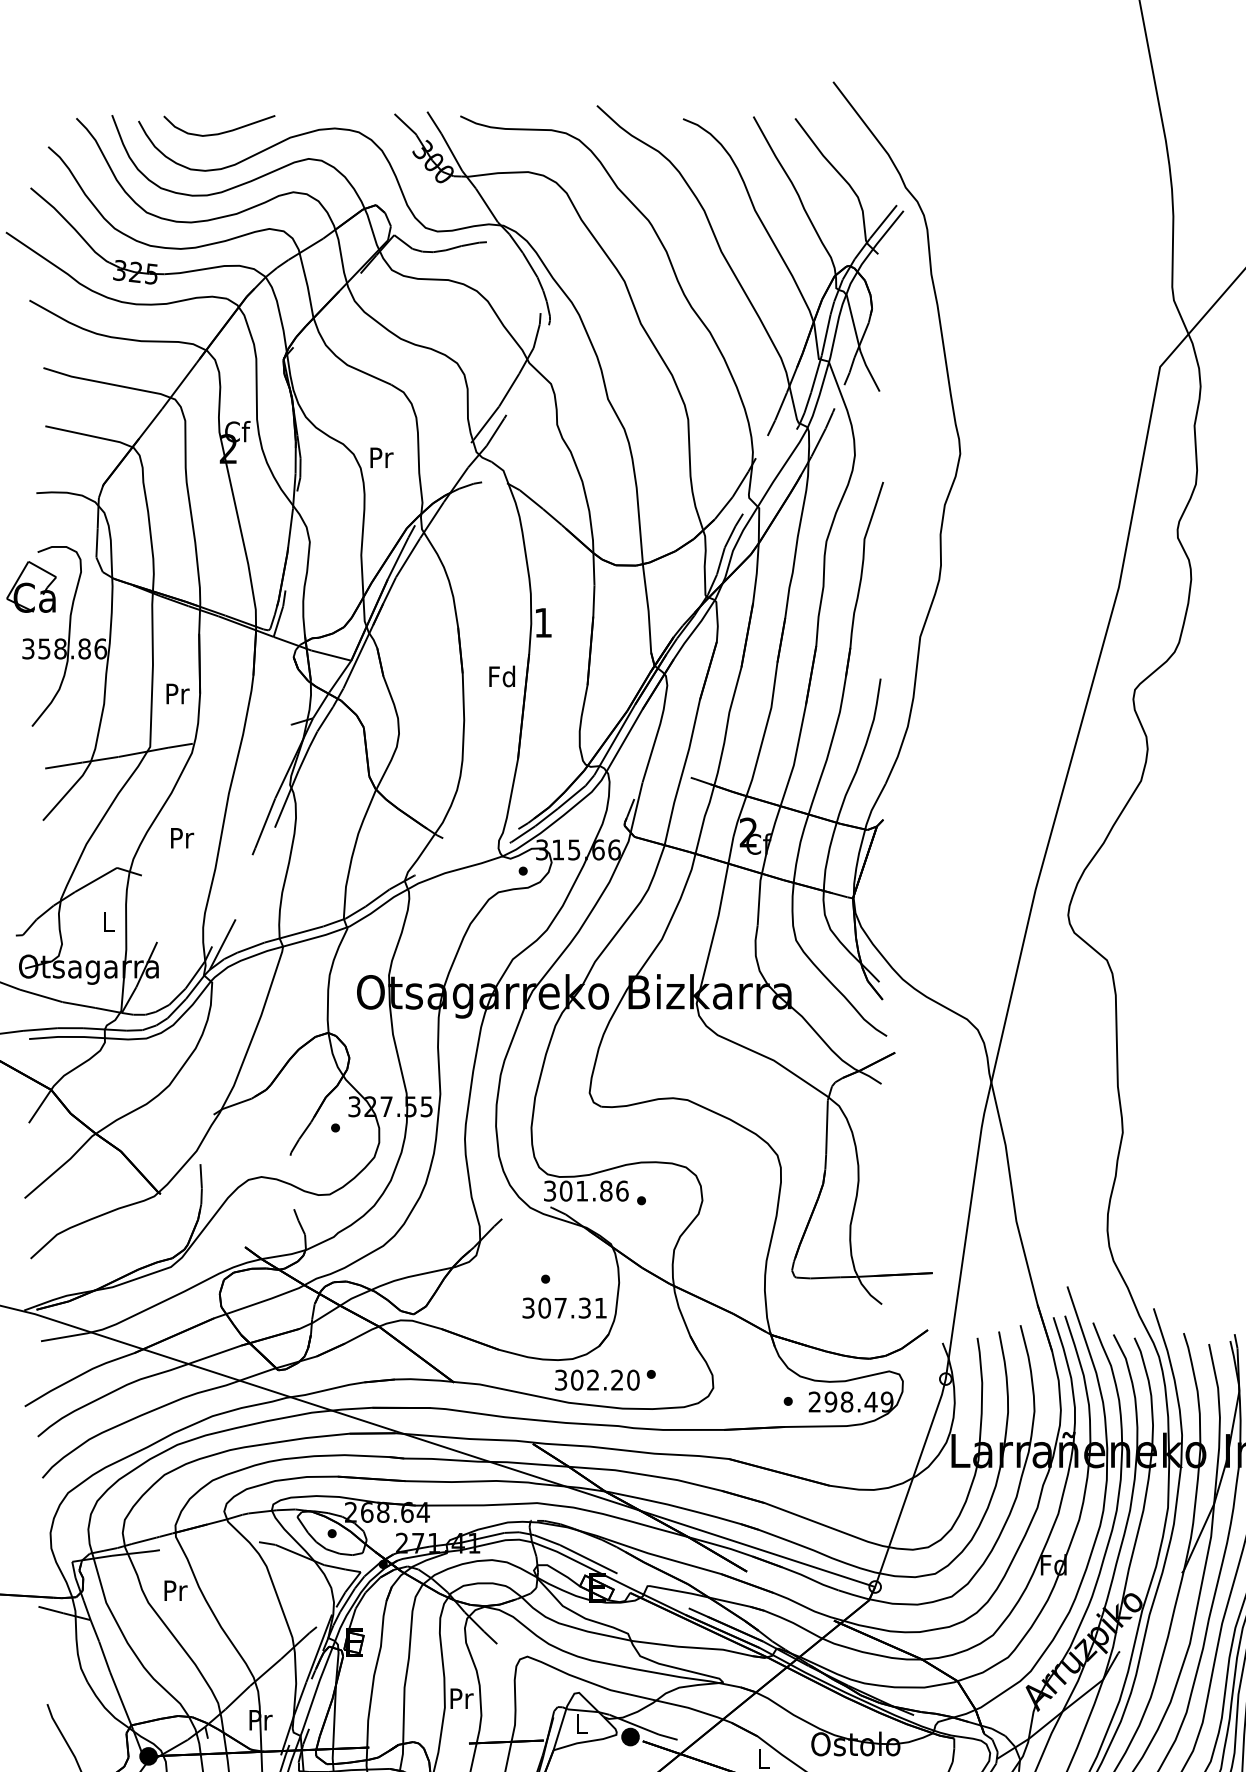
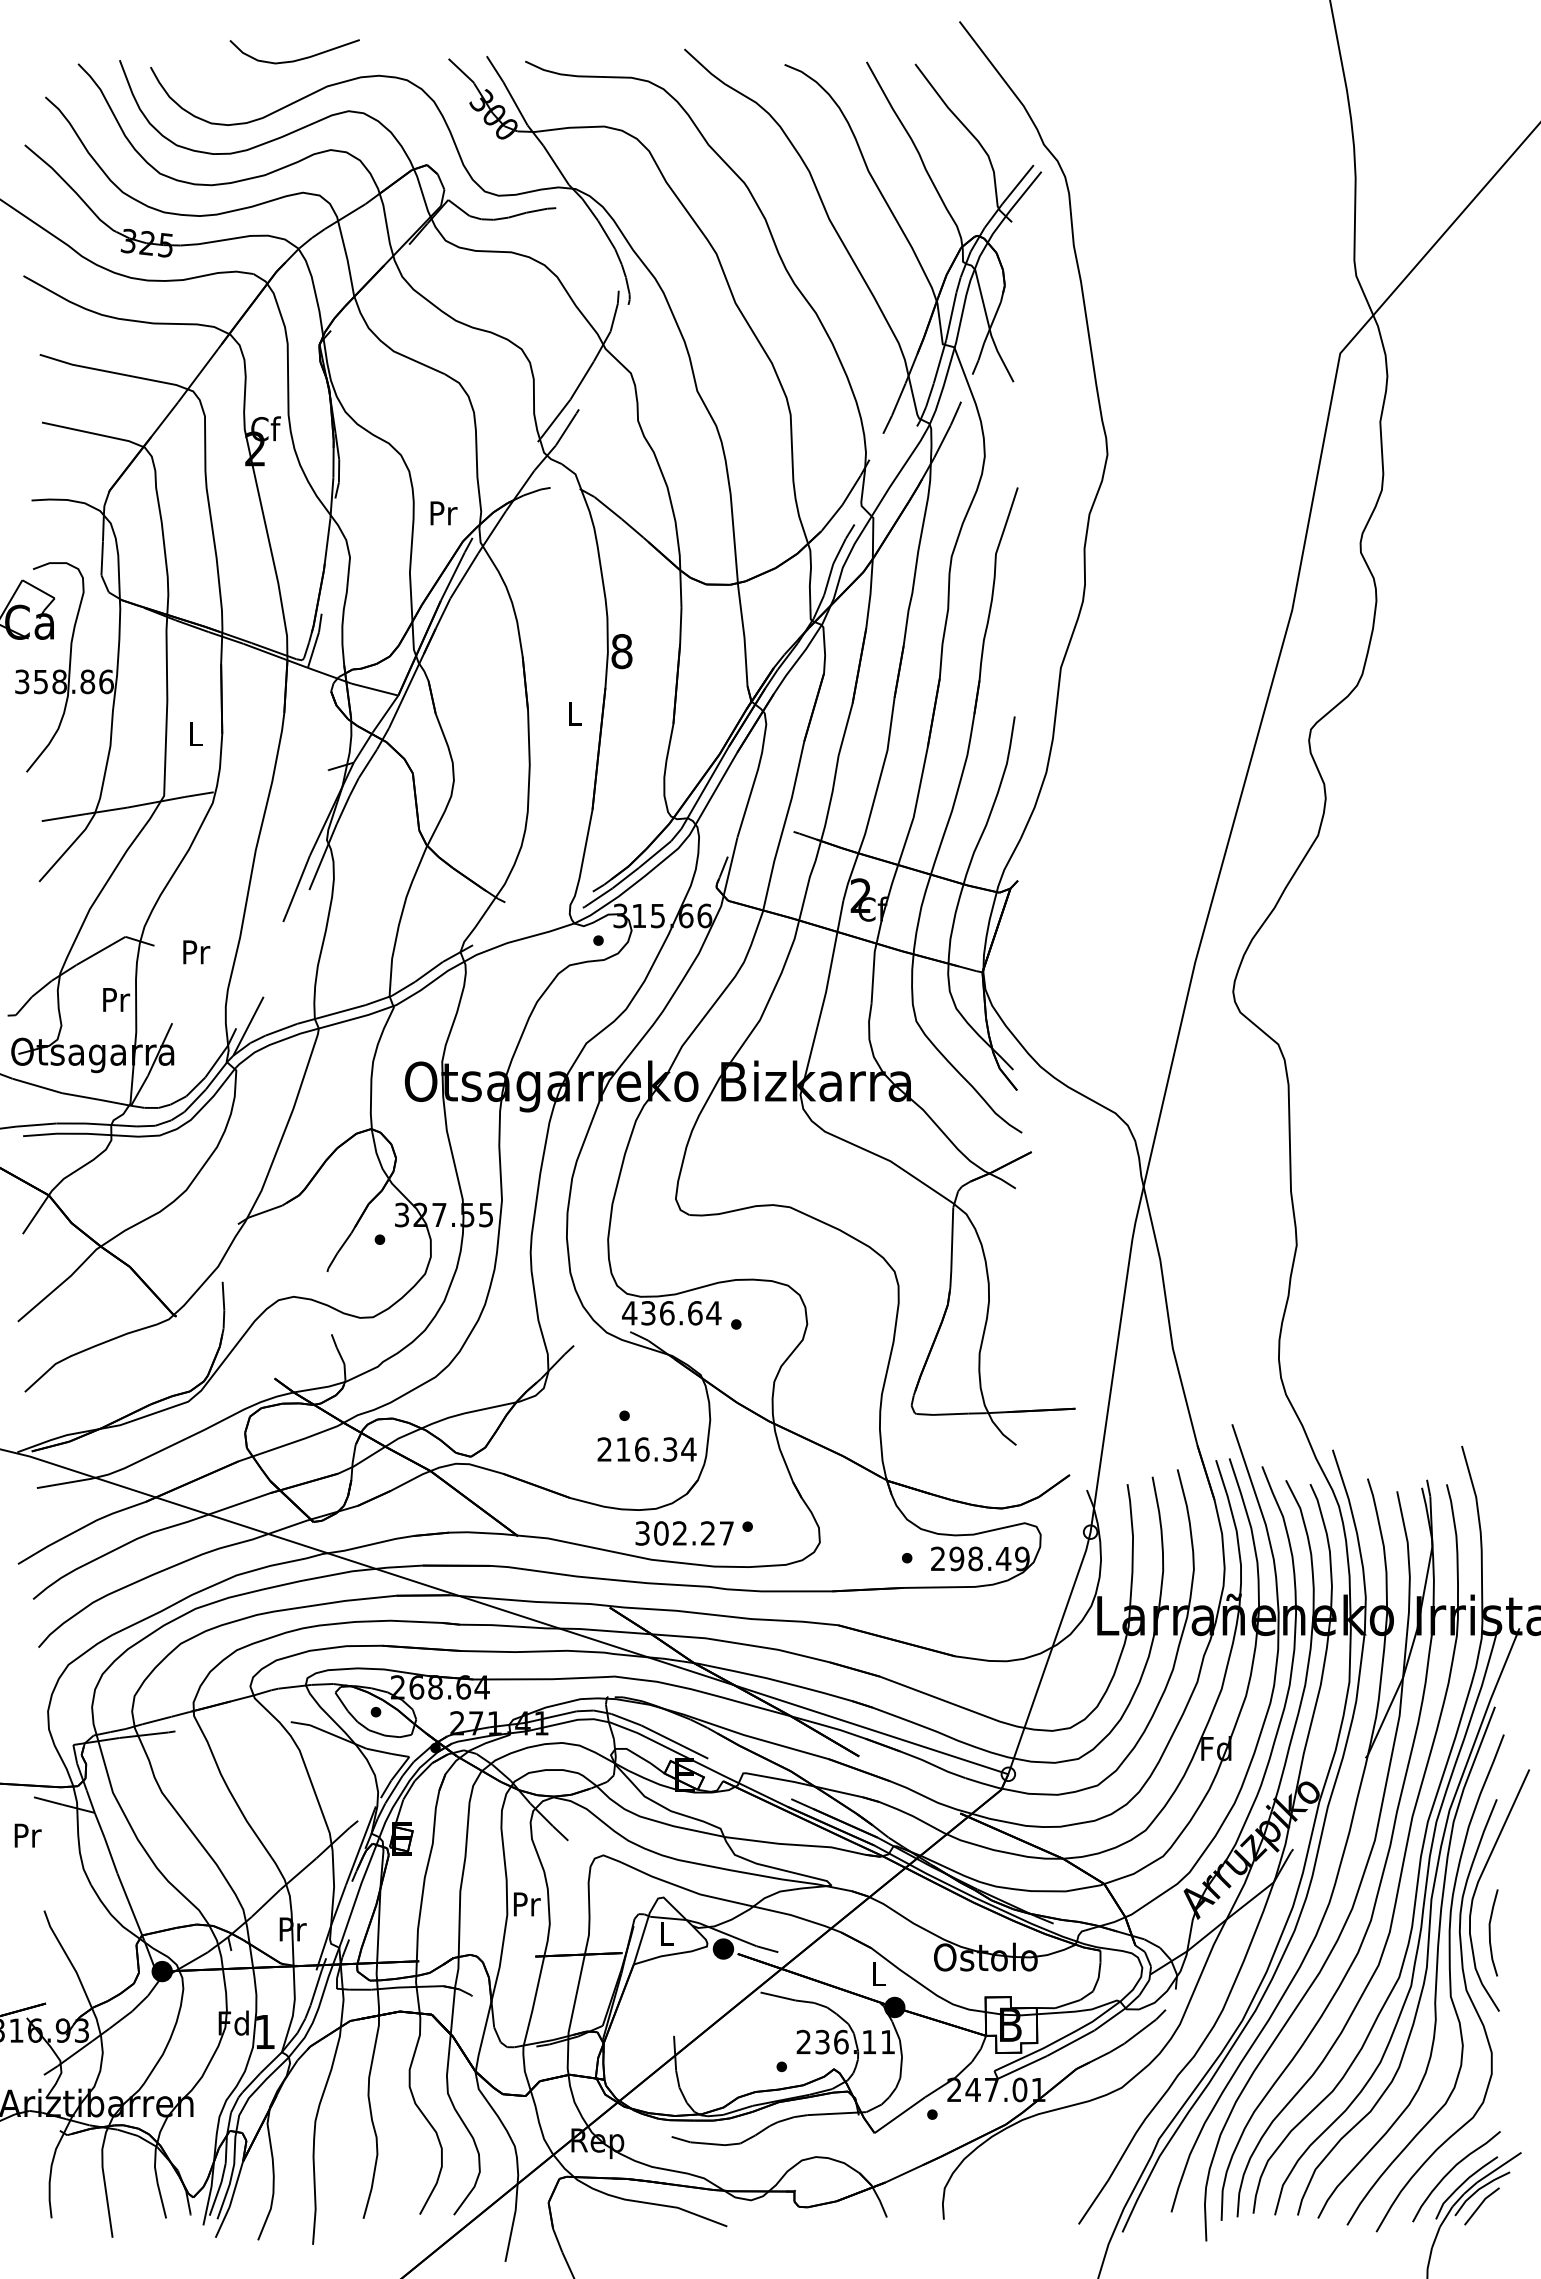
curve: (220, 132) -> (295, 59), moved
text: (381, 457) -> (443, 513), moved
text: (542, 622) -> (621, 651), 1 -> 8
text: (501, 676) -> (573, 713), Fd -> L
text: (178, 694) -> (196, 734), Pr -> L
text: (182, 838) -> (196, 952), moved
text: (109, 921) -> (116, 999), L -> Pr
text: (585, 1191) -> (671, 1313), 301.86 -> 436.64
text: (564, 1308) -> (646, 1449), 307.31 -> 216.34
text: (633, 1380) -> (726, 1533), 302.20 -> 302.27
text: (175, 1590) -> (27, 1835), moved

